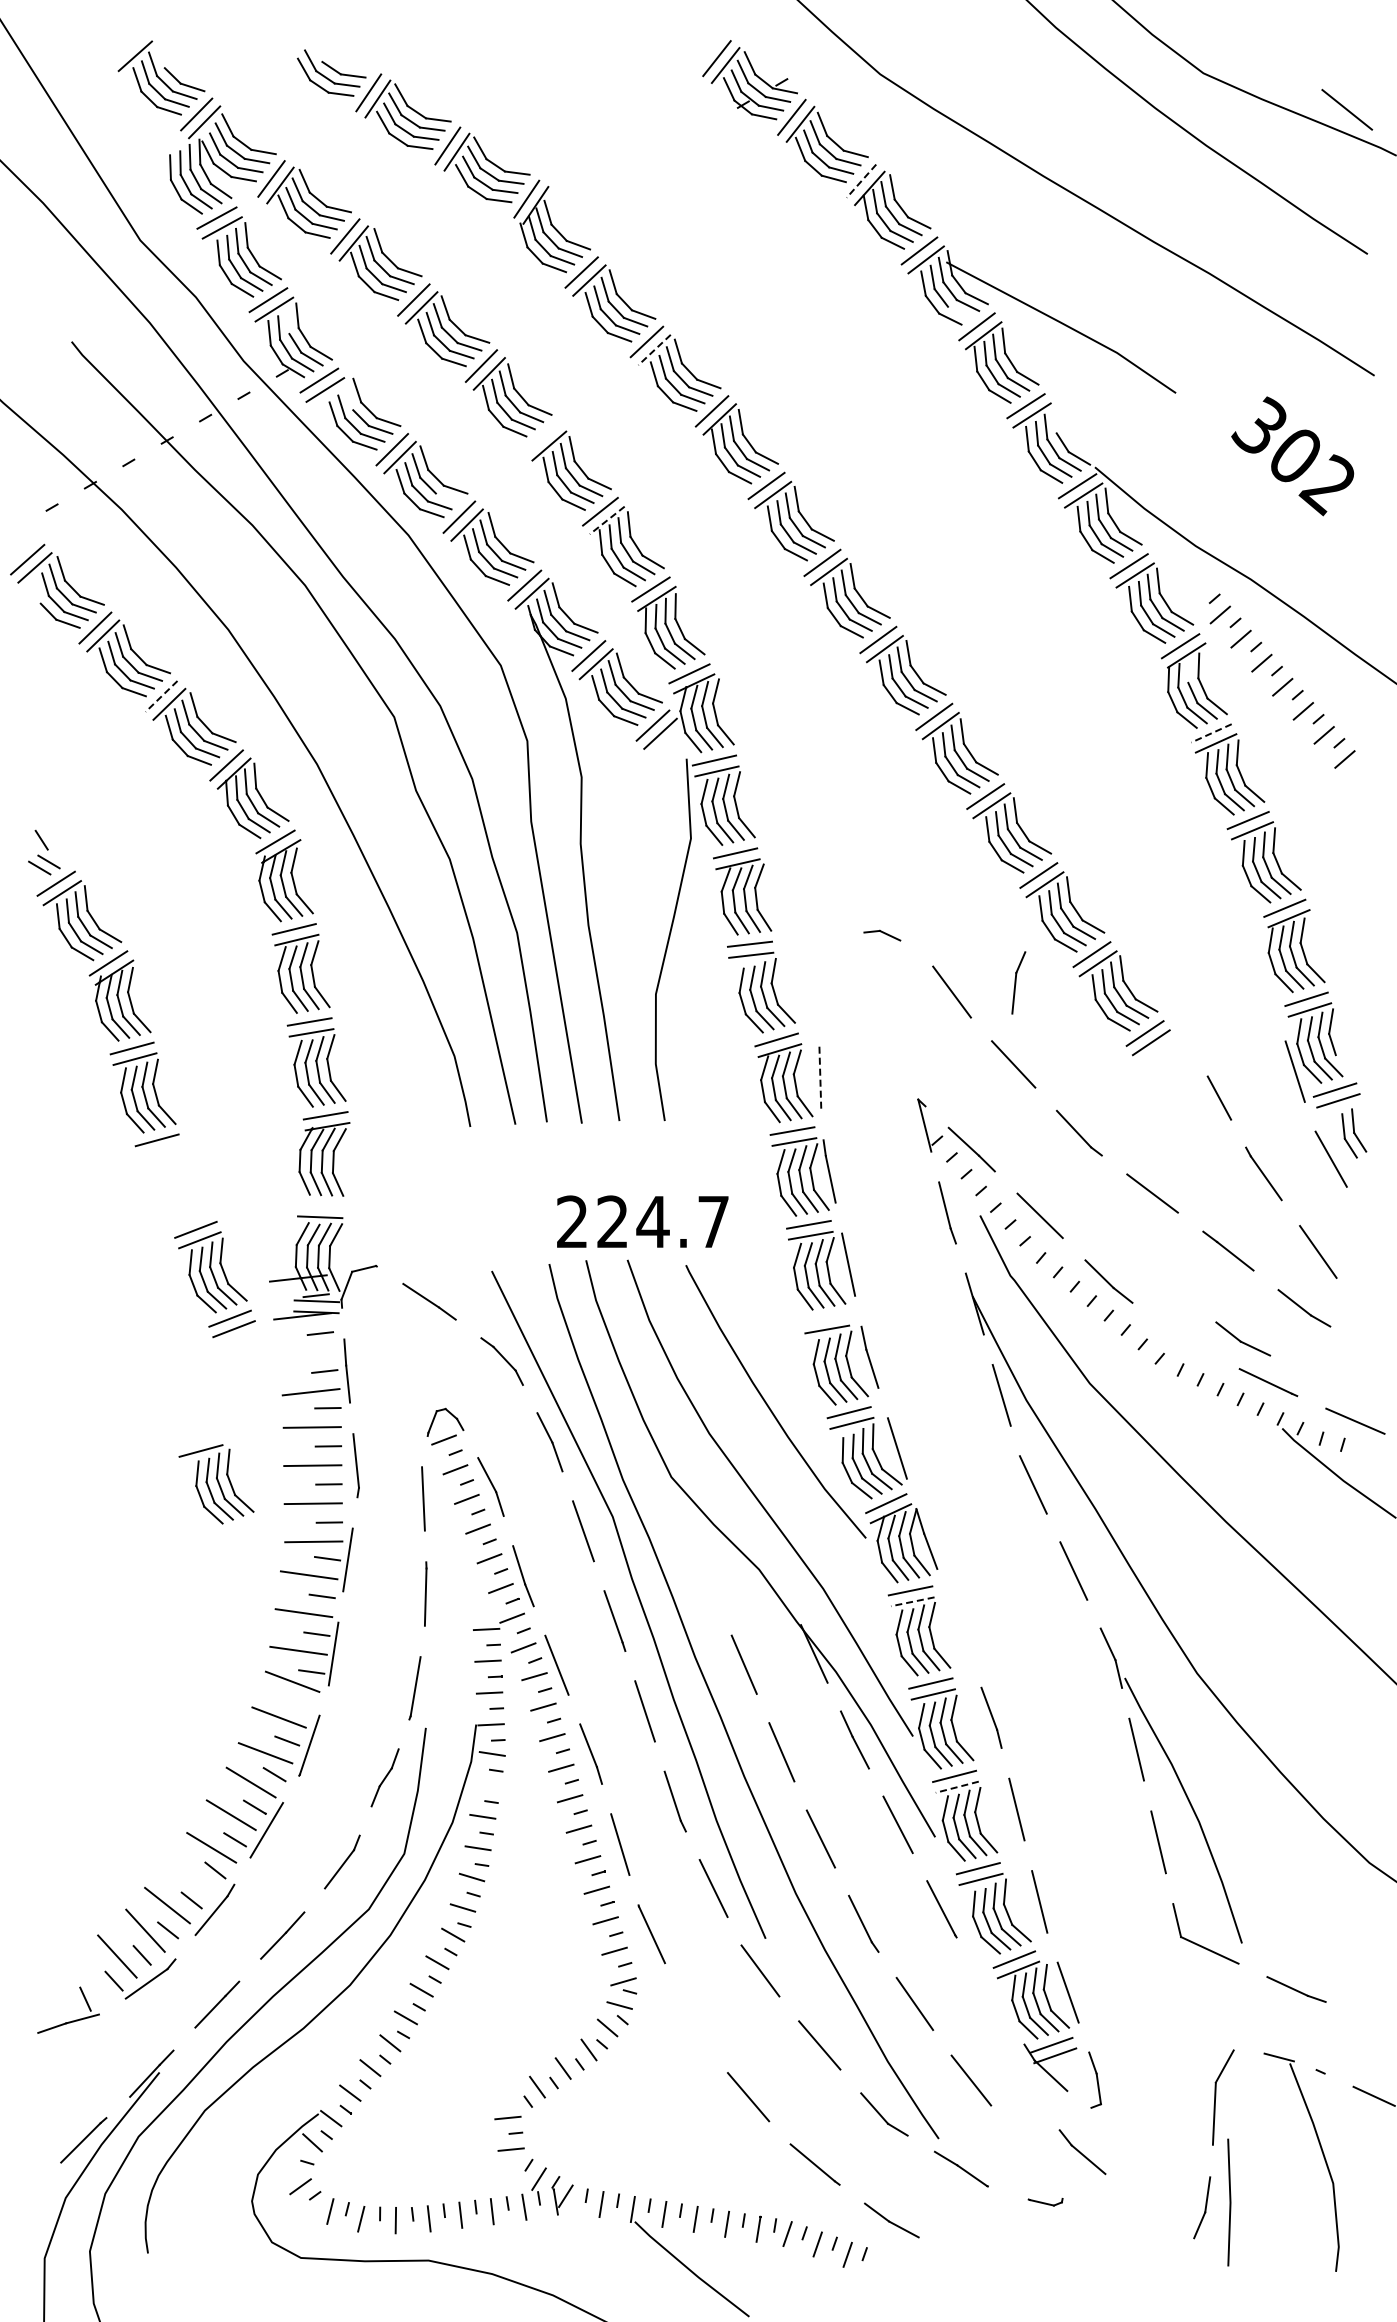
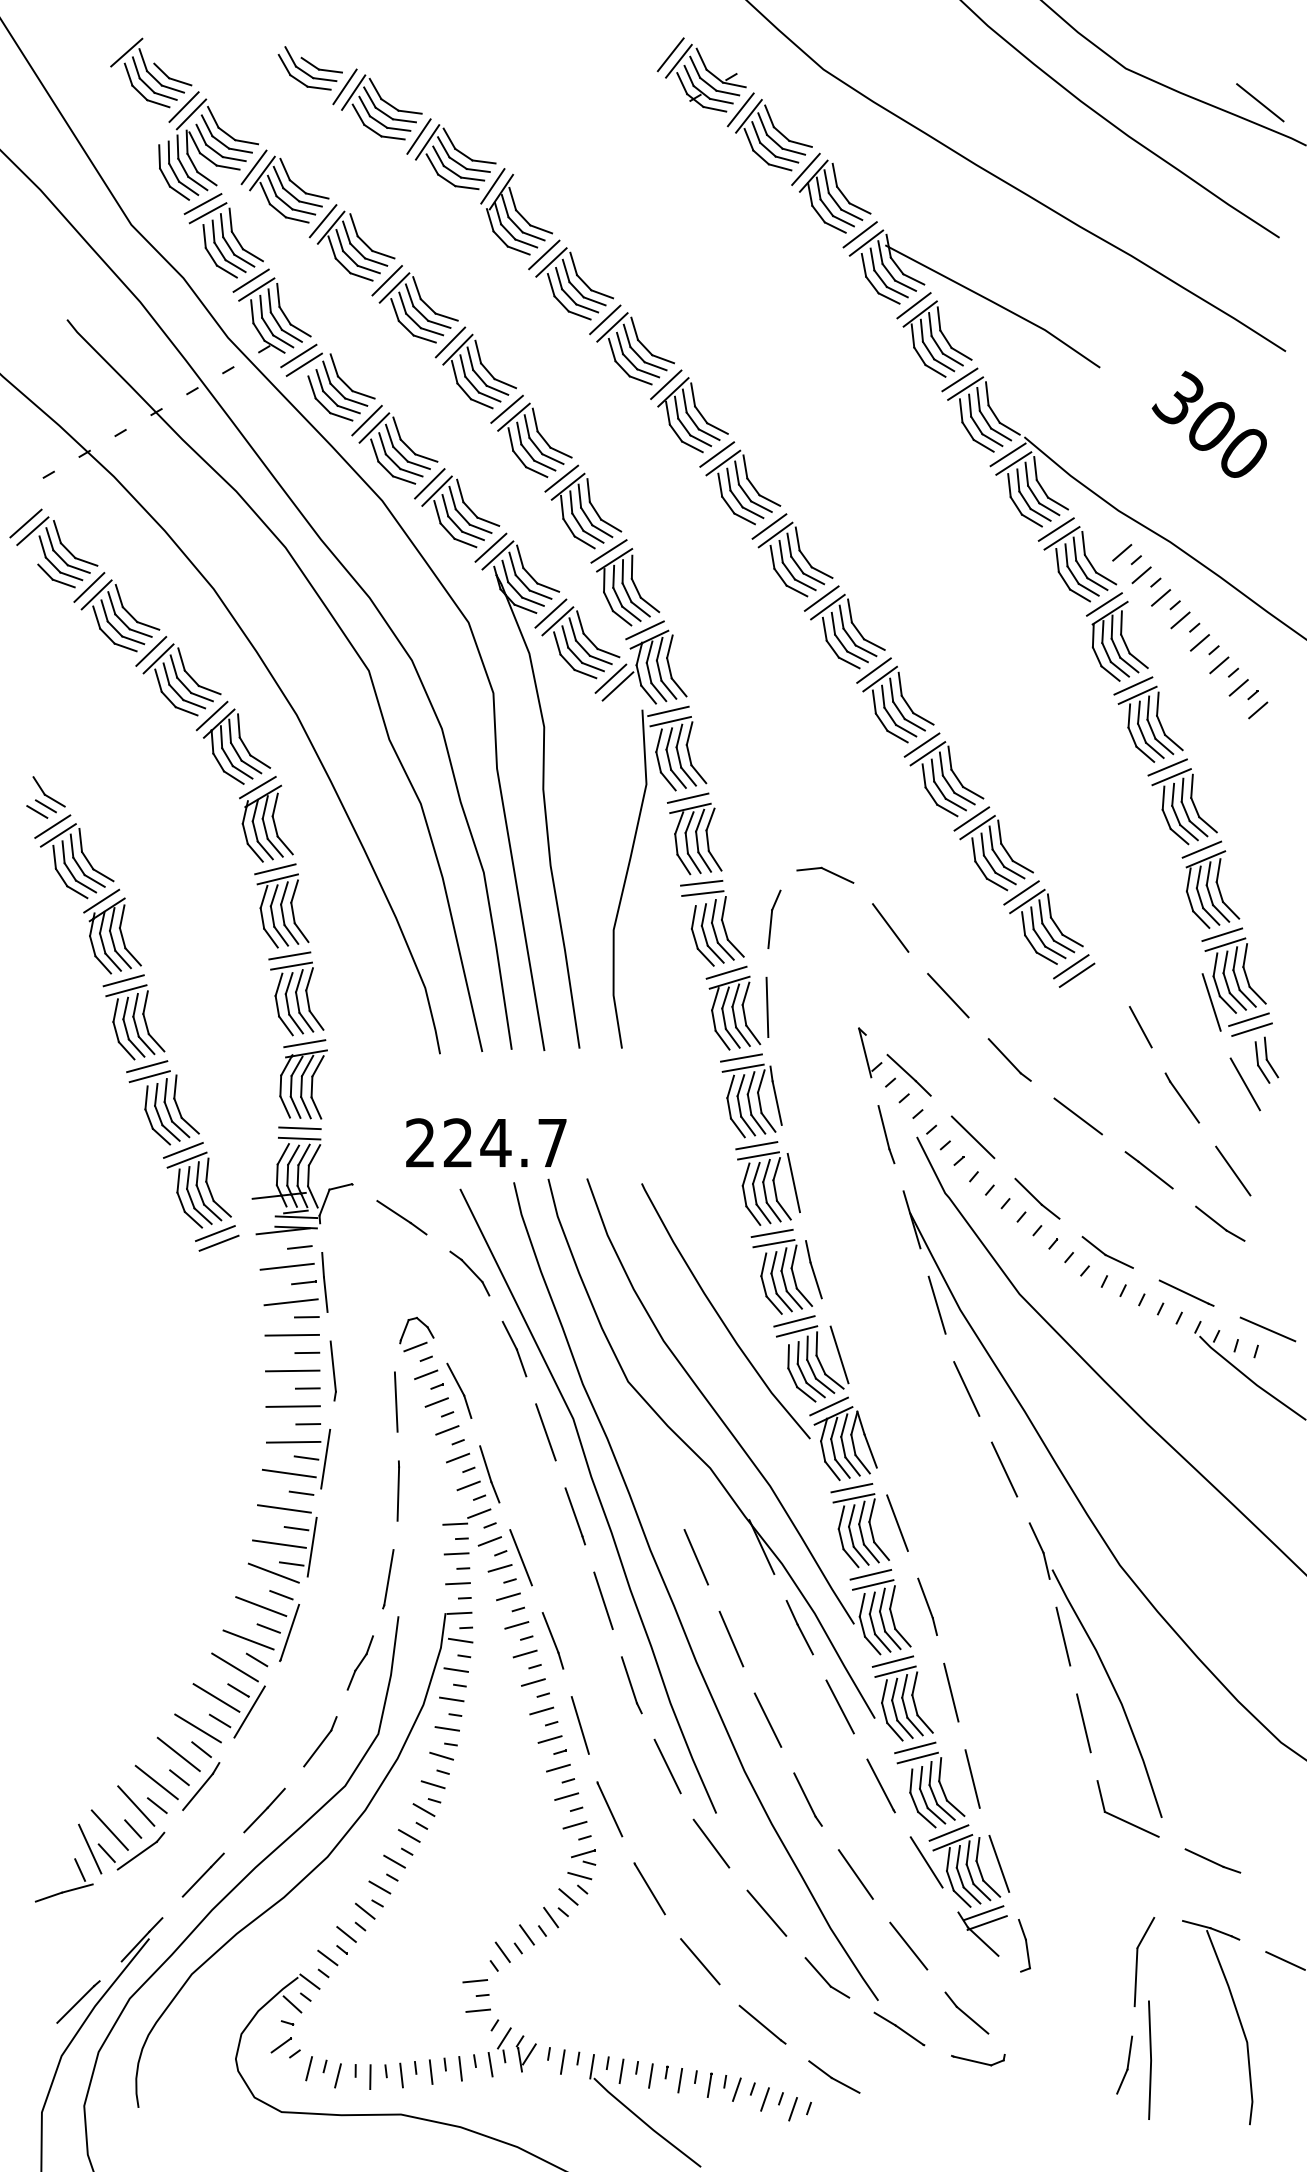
line: (861, 181) -> (805, 169), dashed -> solid
line: (959, 311) -> (897, 291), added
line: (287, 321) -> (269, 300), added
line: (654, 350) -> (612, 327), dashed -> solid
line: (349, 398) -> (327, 372), added
line: (1054, 420) -> (986, 393), added
line: (541, 437) -> (506, 409), added
text: (1326, 485) -> (1240, 454), 302 -> 300
line: (447, 497) -> (418, 465), added
line: (606, 520) -> (567, 486), dashed -> solid
line: (1199, 590) -> (1122, 552), added
line: (1188, 670) -> (1111, 627), added
line: (161, 696) -> (151, 651), dashed -> solid
line: (1211, 733) -> (1133, 686), dashed -> solid
line: (58, 855) -> (54, 800), added
part: (882, 935) -> (825, 875), size x1.67
part: (1018, 982) -> (774, 919), moved
line: (1344, 1063) -> (1257, 994), added
line: (820, 1077) -> (767, 1007), dashed -> solid
line: (320, 1205) -> (299, 1127), added
text: (642, 1221) -> (486, 1142), moved
line: (825, 1318) -> (772, 1233), added
part: (1243, 1338) -> (1108, 1252), moved
line: (306, 1354) -> (286, 1266), added
part: (216, 1484) -> (164, 1107), moved
line: (912, 1601) -> (853, 1498), dashed -> solid
line: (959, 1628) -> (897, 1523), added
line: (300, 1704) -> (281, 1594), added
line: (487, 1785) -> (456, 1670), added
line: (956, 1787) -> (894, 1672), dashed -> solid
line: (190, 1875) -> (178, 1754), added
line: (96, 1976) -> (90, 1848), added
line: (990, 1990) -> (926, 1861), added
line: (694, 2019) -> (649, 1889), added
line: (1304, 2065) -> (1220, 1932), added
part: (1082, 2152) -> (966, 2013), moved
part: (1045, 2201) -> (978, 2059), size x1.67

